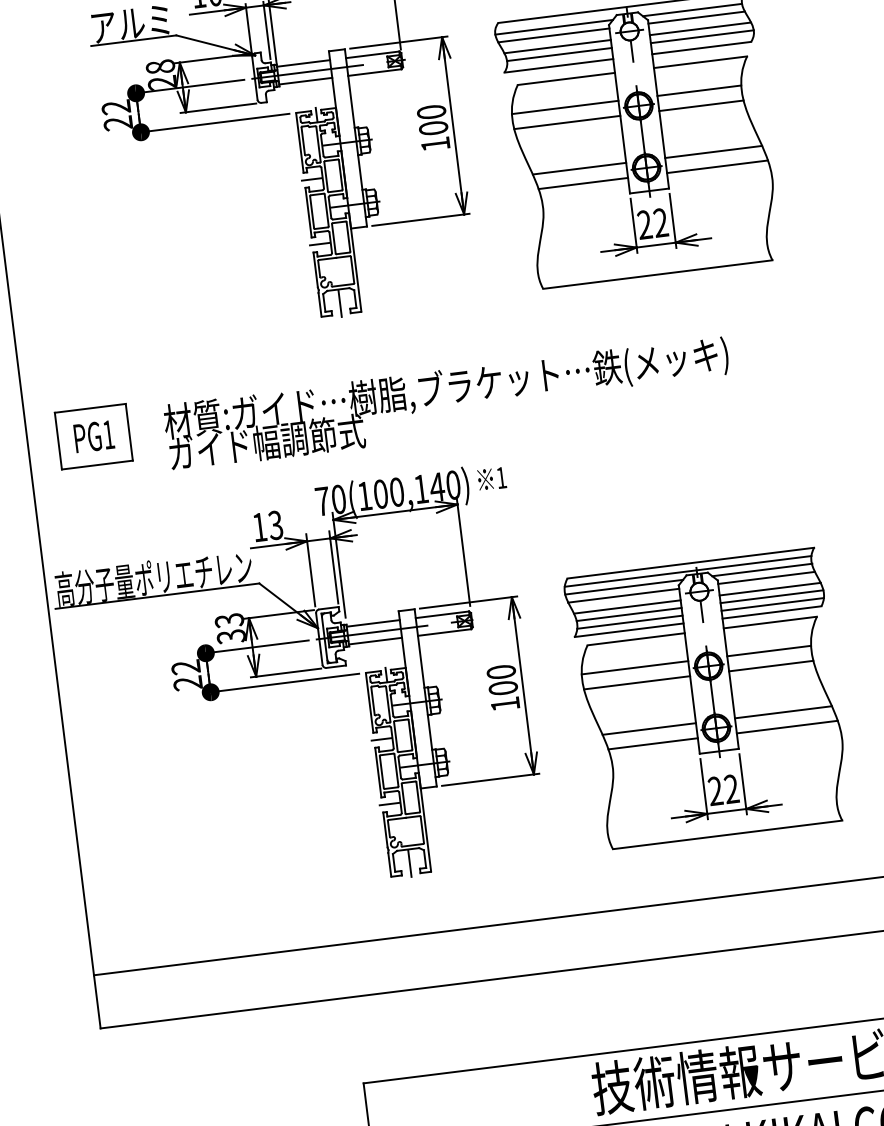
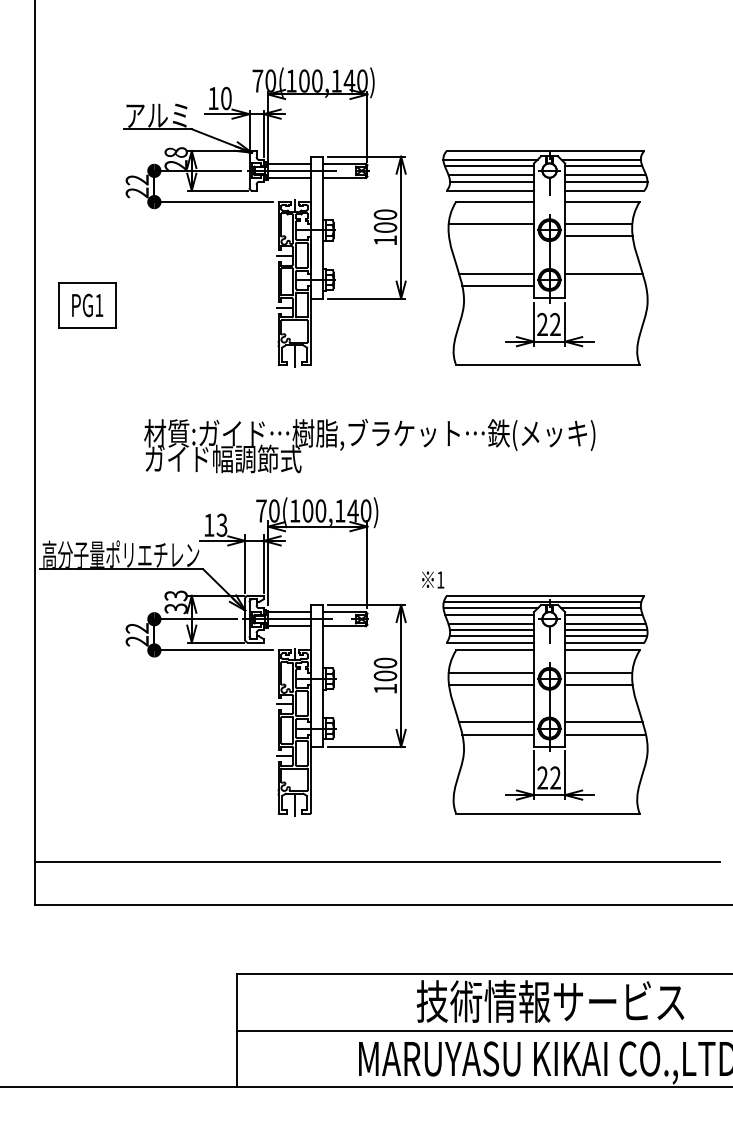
line: (567, 122) -> (491, 236), removed
line: (717, 166) -> (605, 285), removed
part: (94, 436) -> (87, 305), moved
text: (492, 478) -> (433, 579), moved

